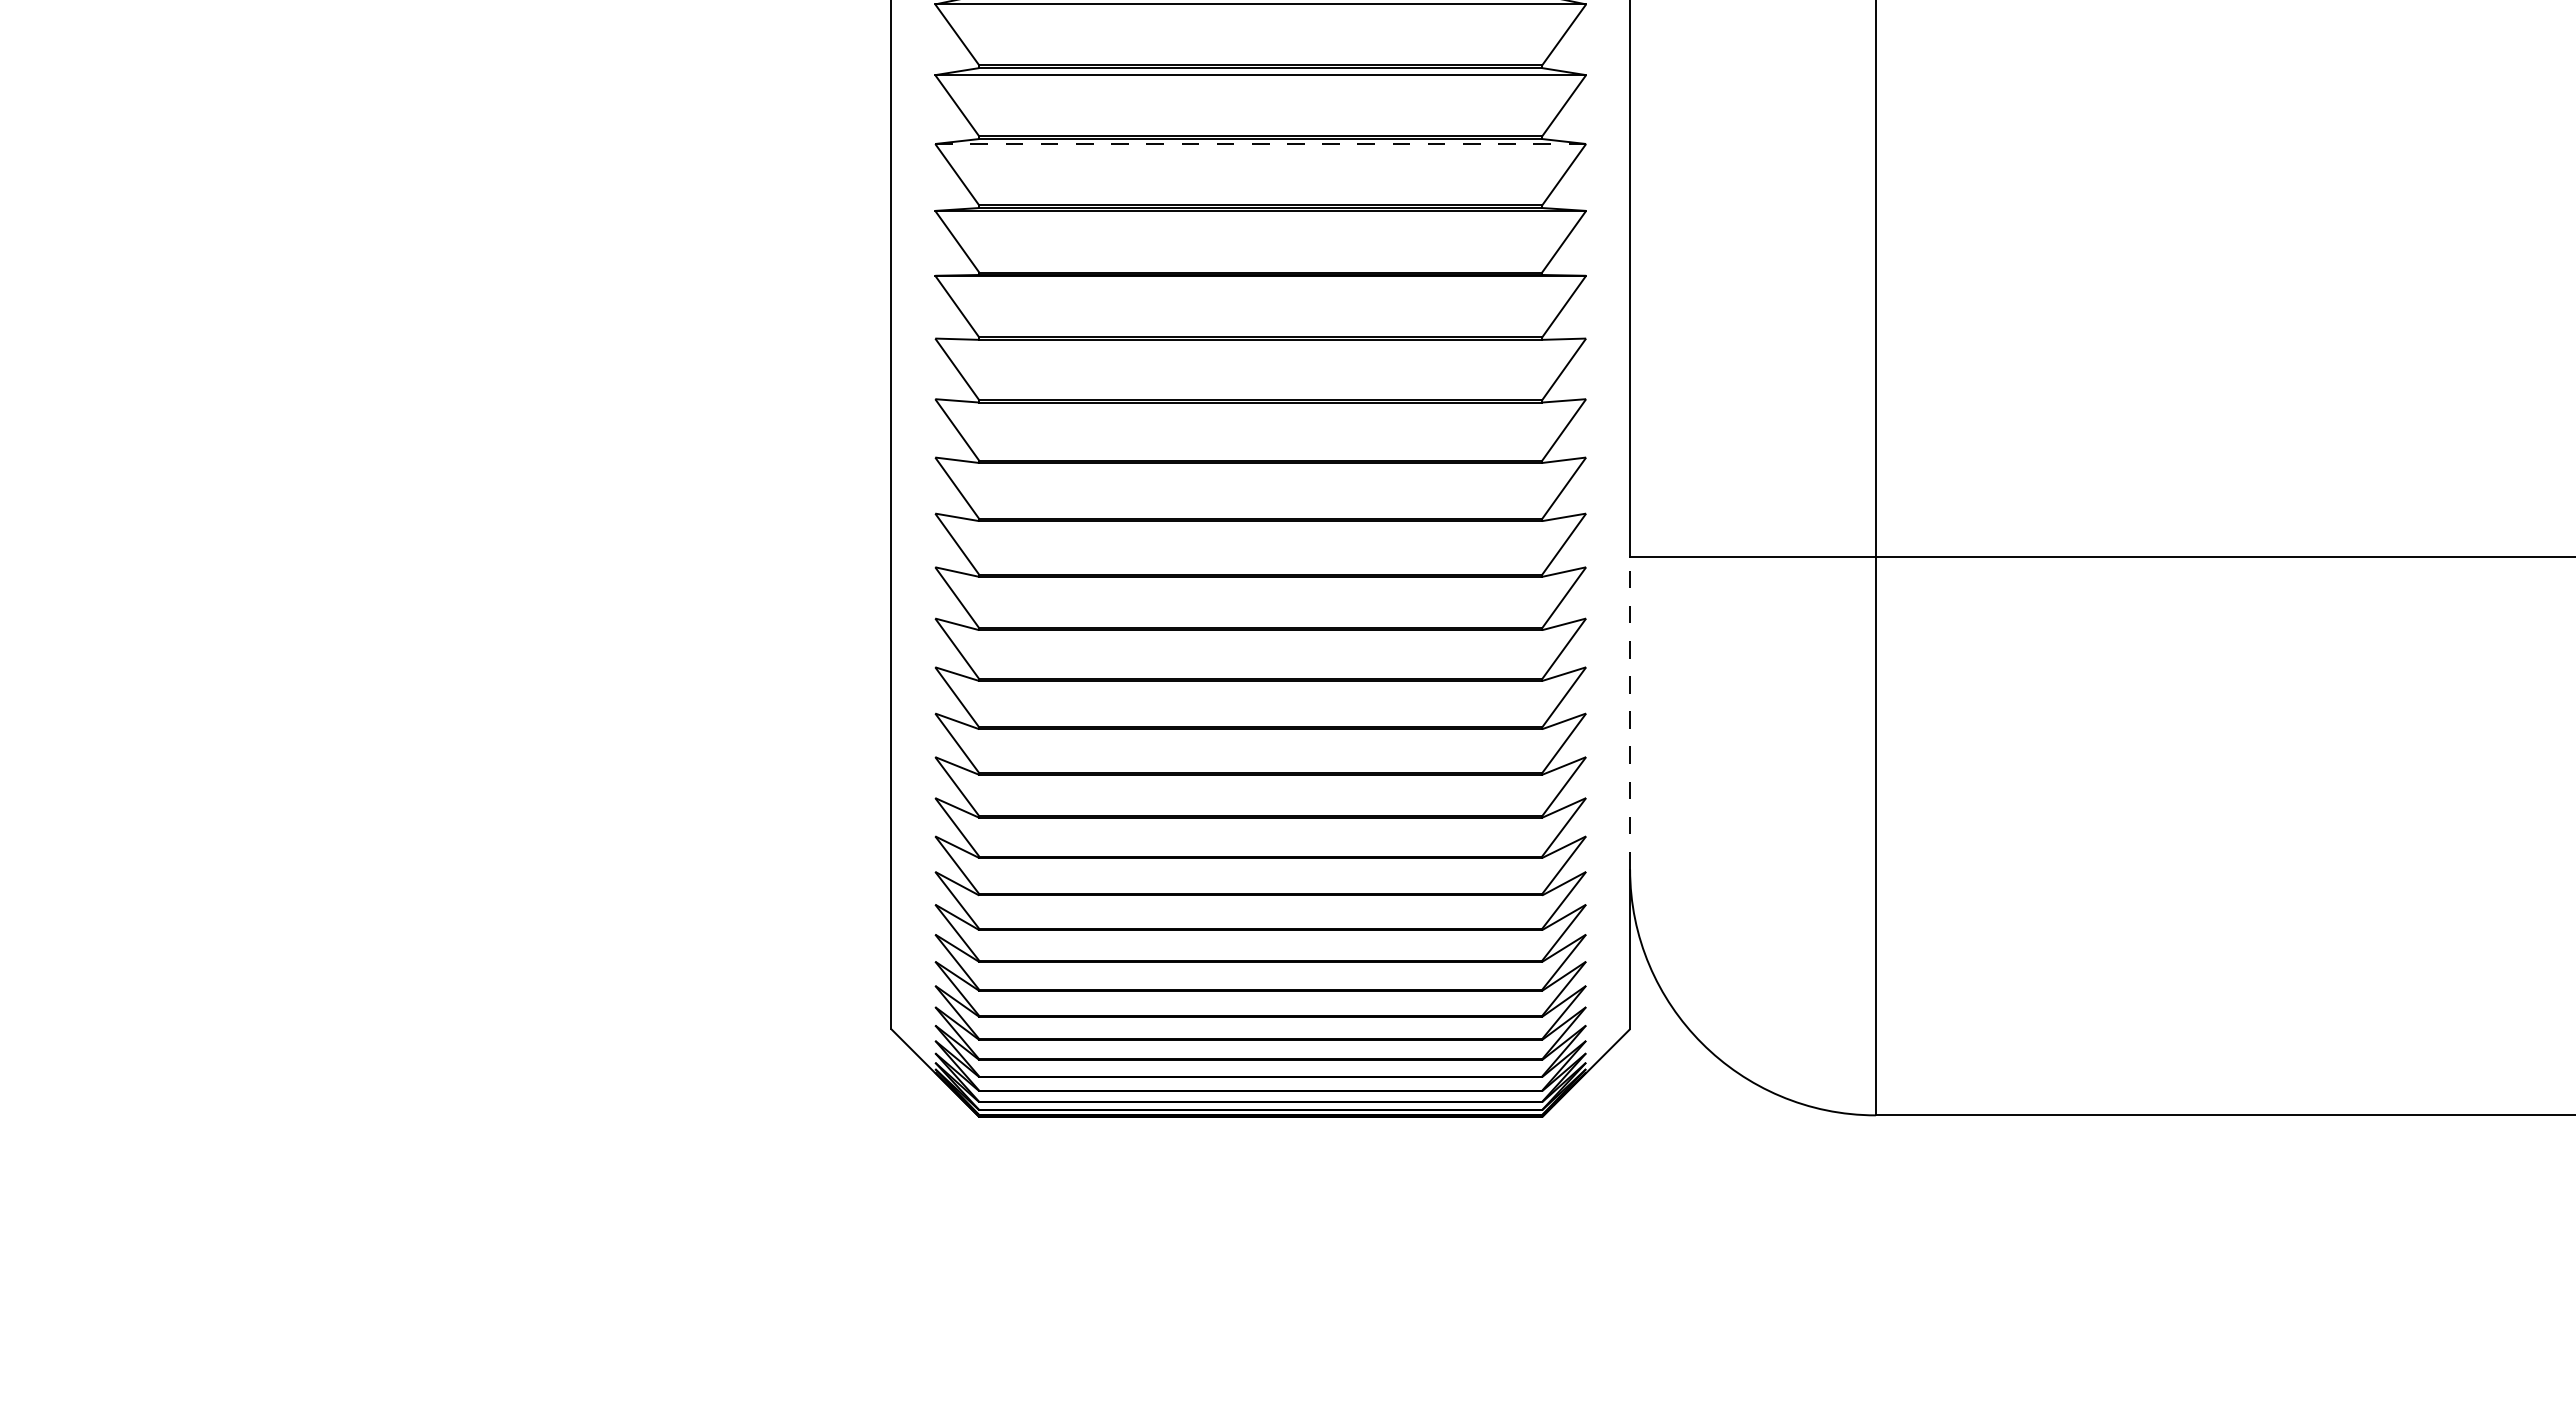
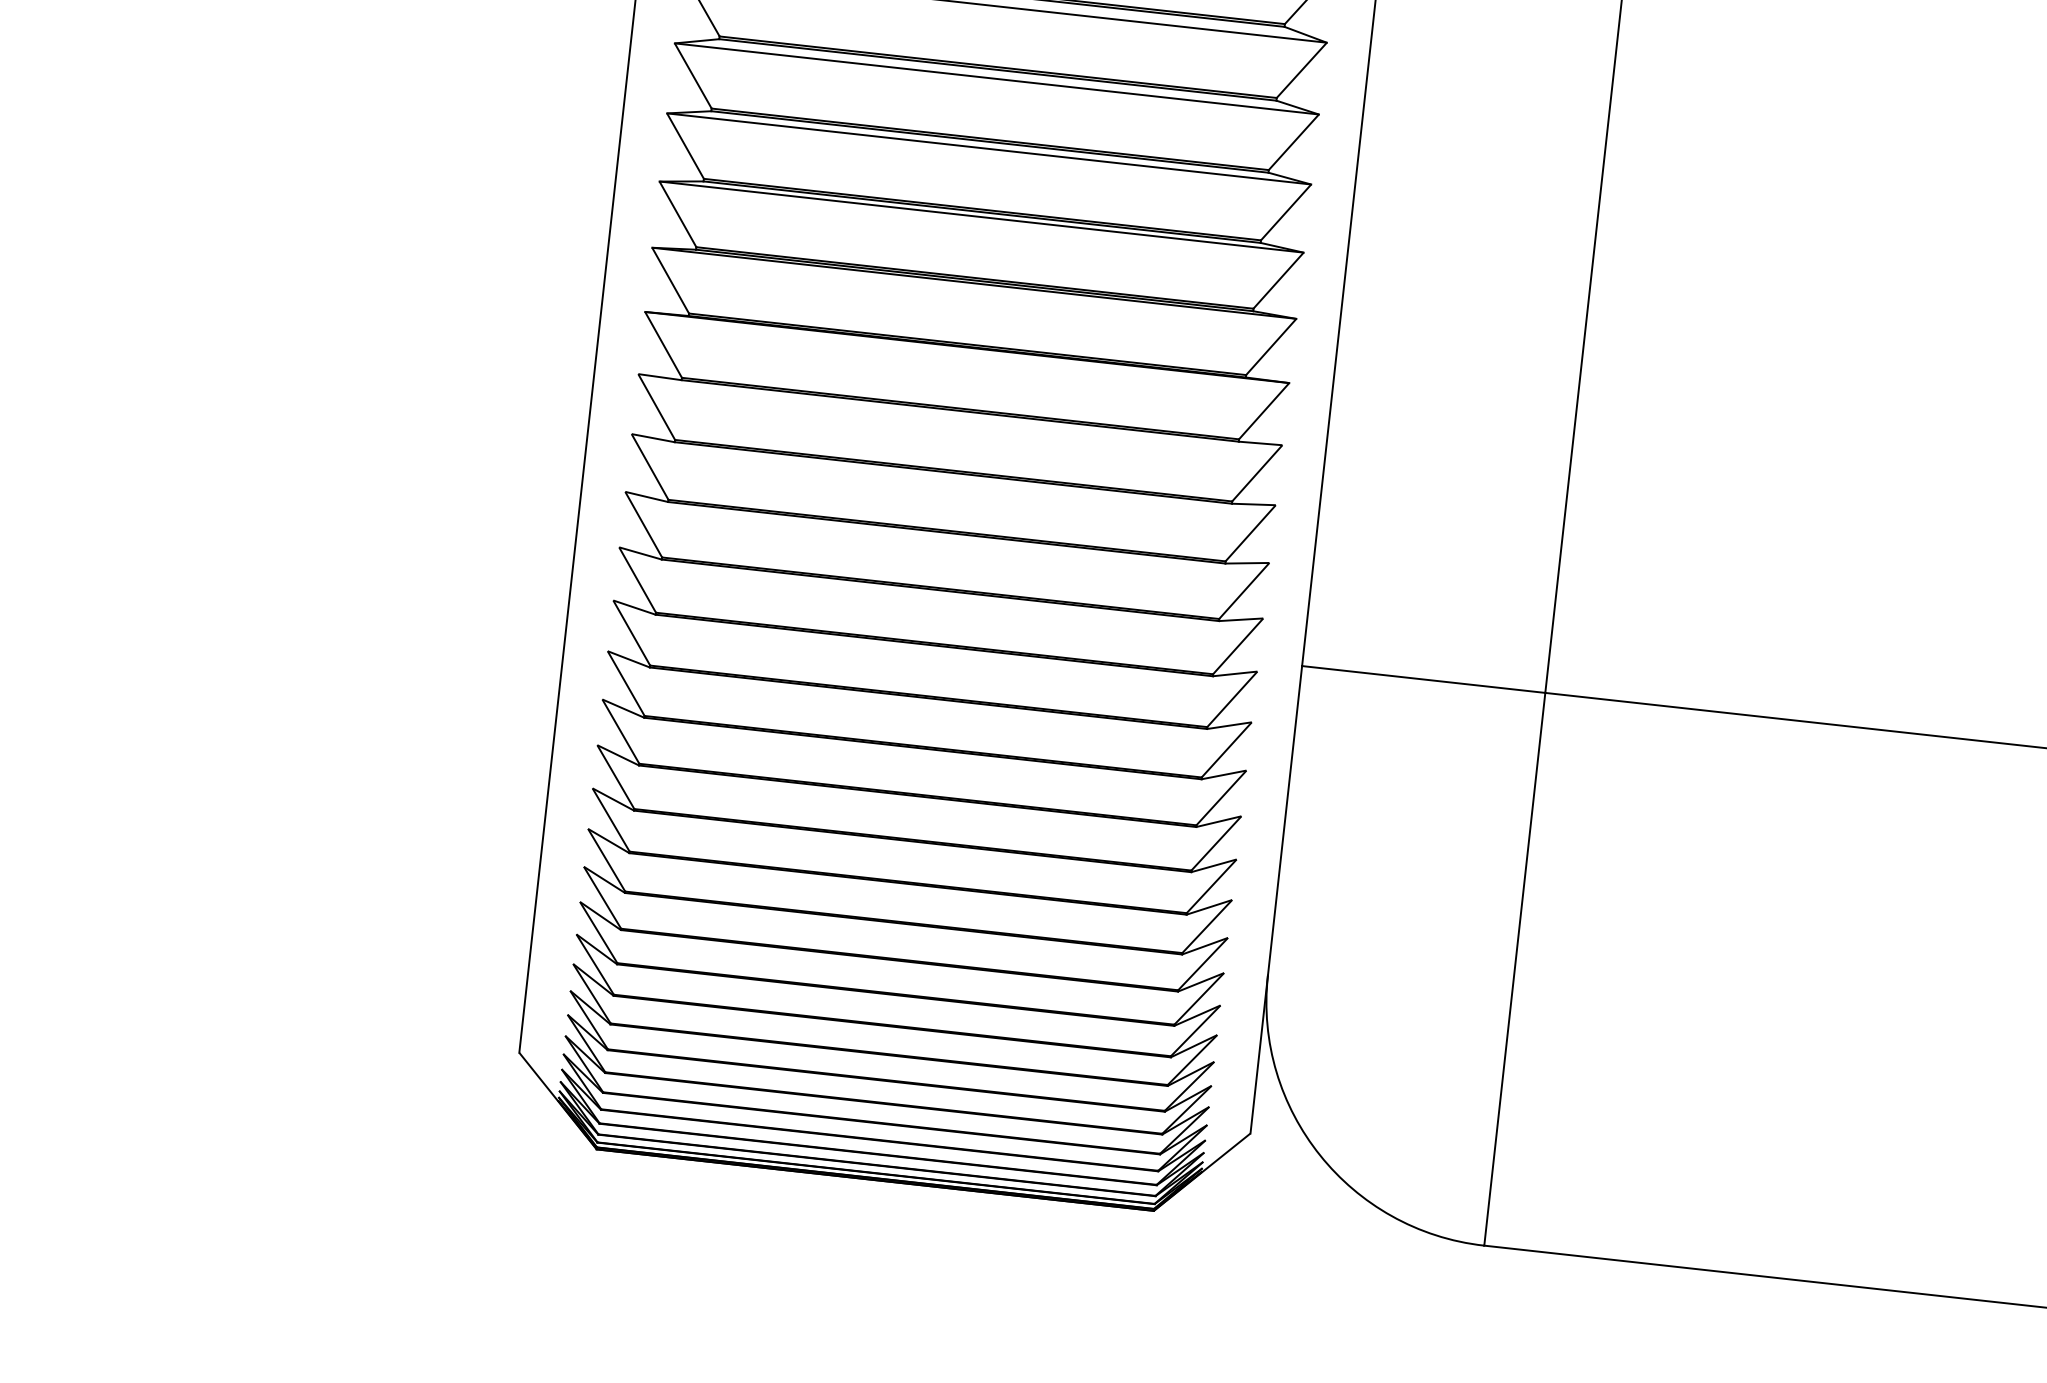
line: (1261, 144) -> (982, 217), dashed -> solid
line: (1630, 712) -> (1285, 820), dashed -> solid

